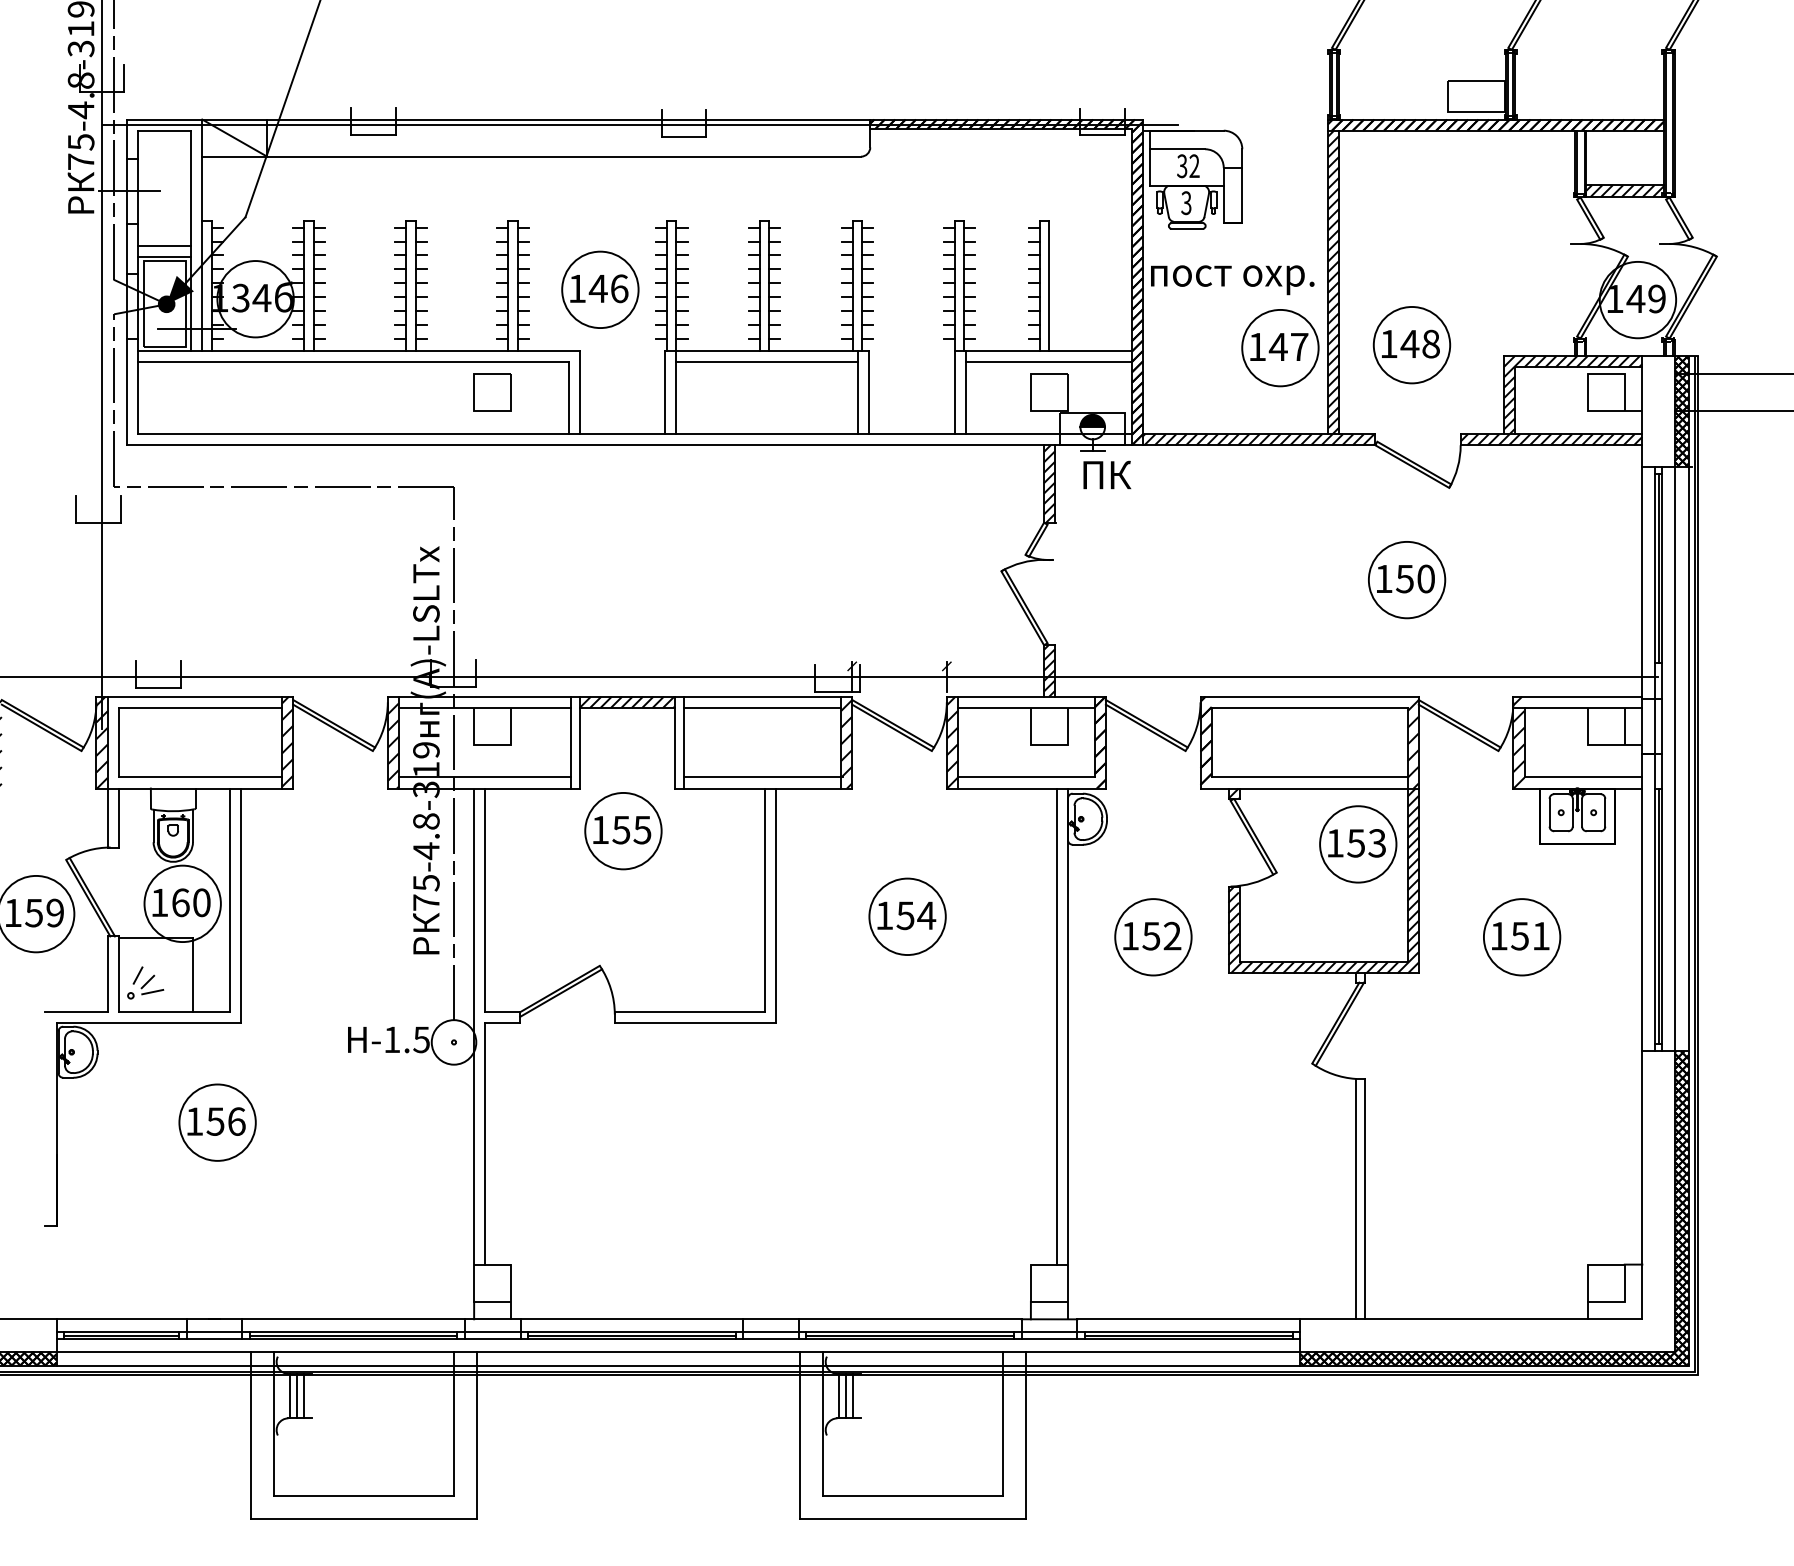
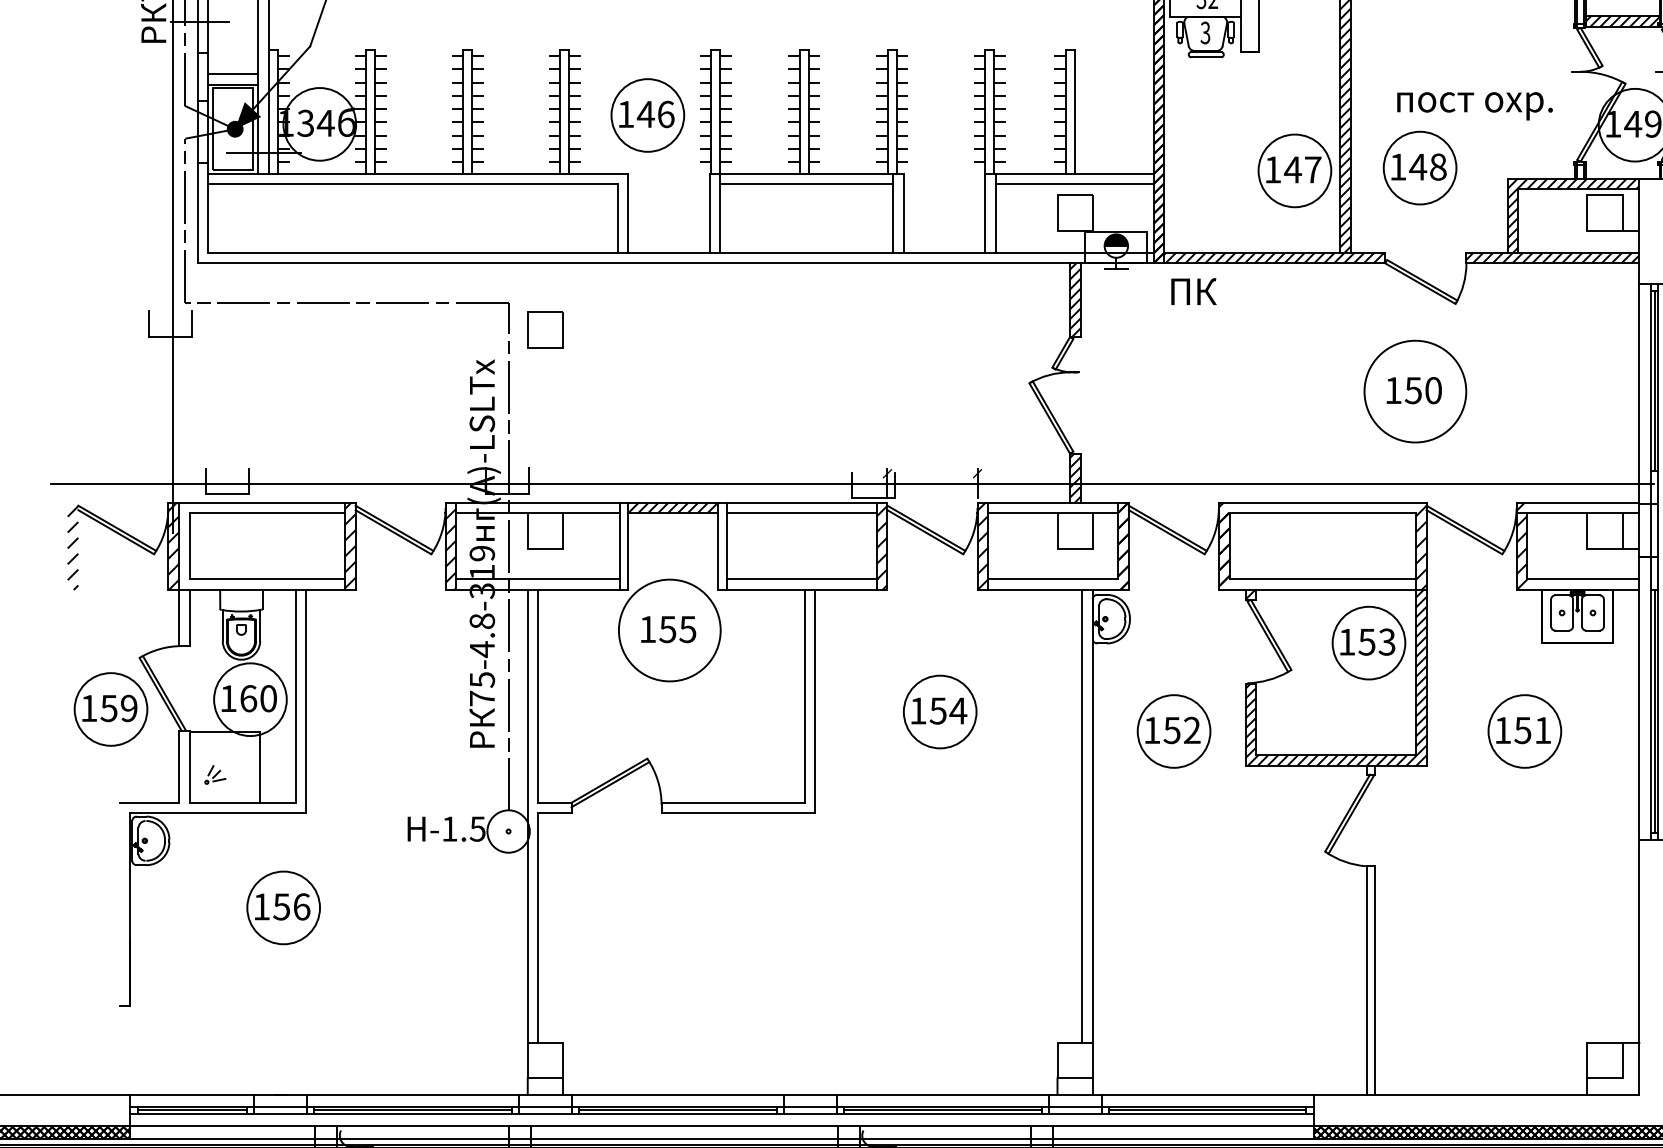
text: (1232, 280) -> (1474, 106), moved
part: (492, 392) -> (545, 330), moved
text: (1107, 474) -> (1194, 291), moved
circle: (1406, 579) -> (1414, 391), size x1.4
circle: (623, 830) -> (669, 629), size x1.4
part: (145, 982) -> (215, 774), size x0.6

